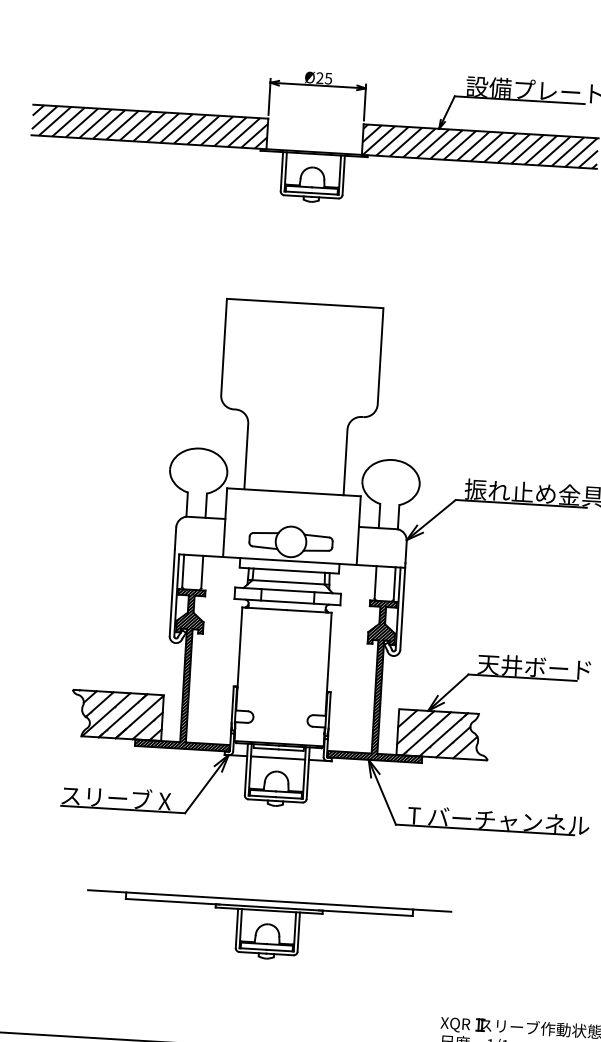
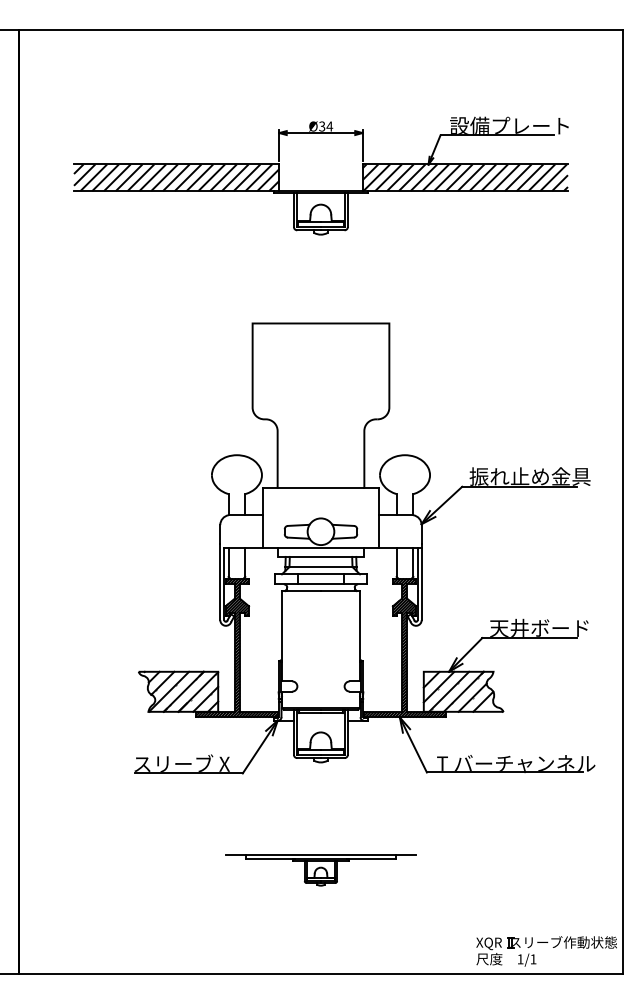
text: (324, 78) -> (326, 126), Ø25 -> Ø34
line: (277, 757) -> (320, 720), removed
part: (267, 929) -> (320, 870), size x0.6

